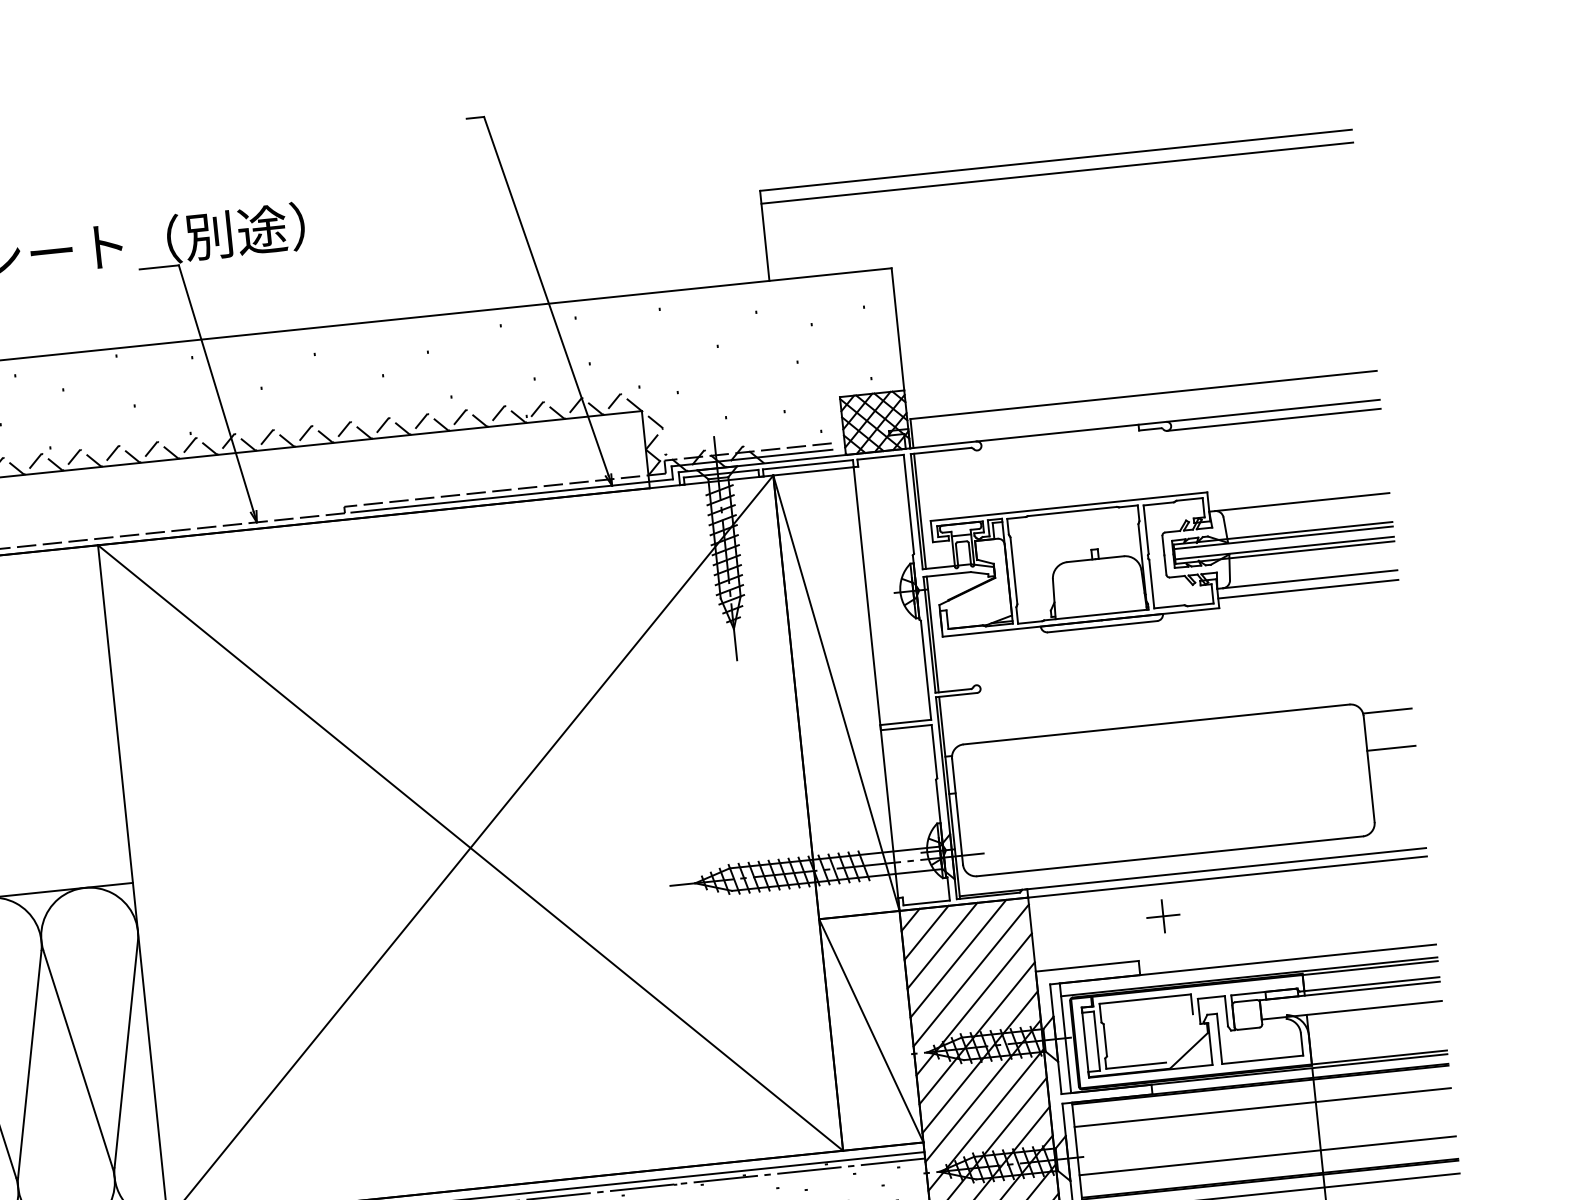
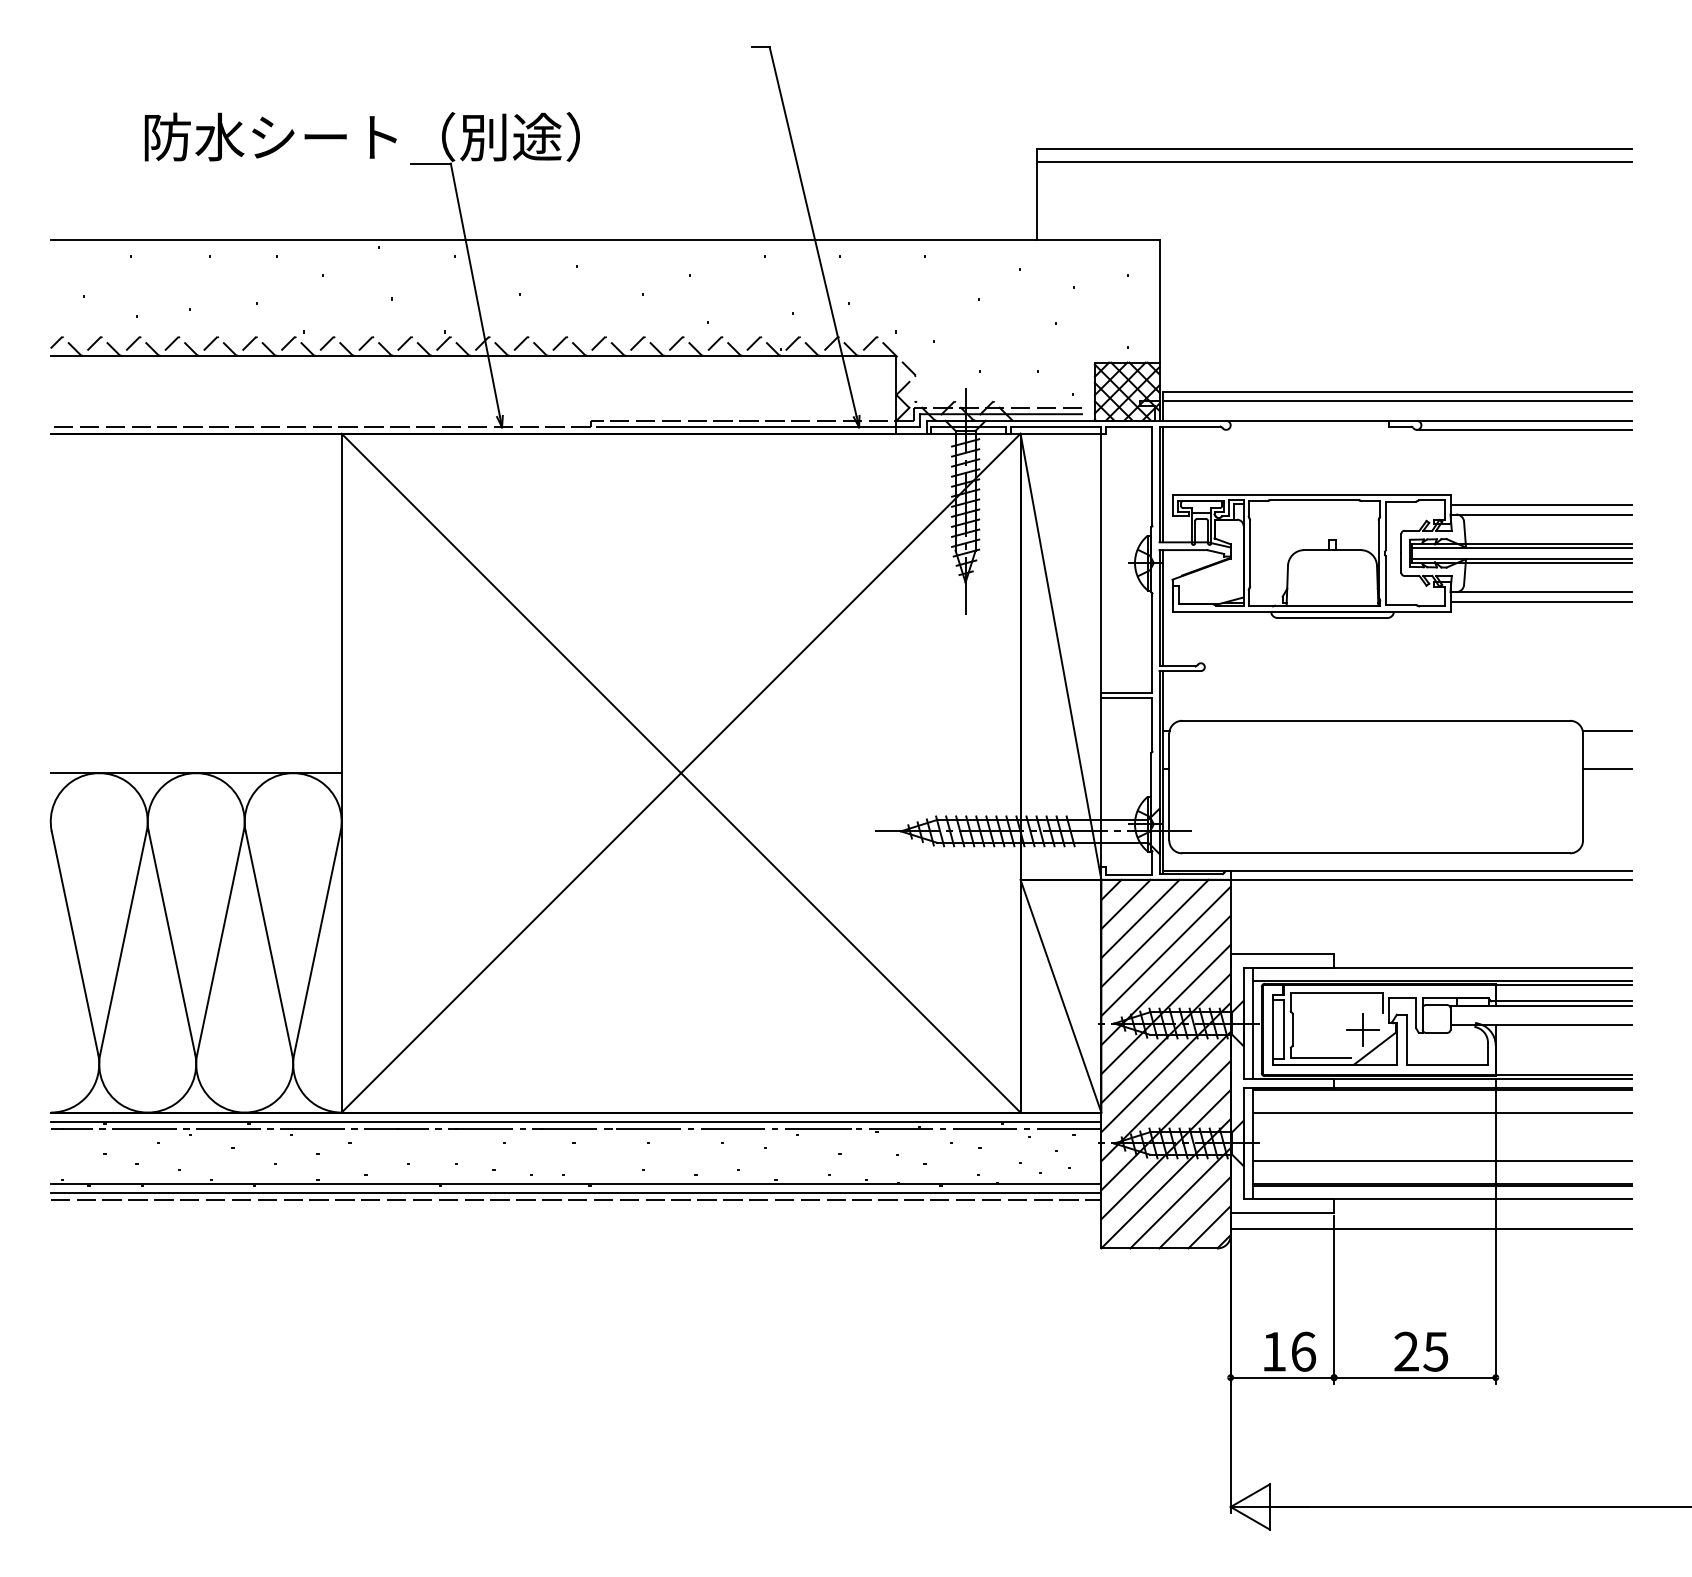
line: (1143, 404) -> (1396, 401), added
line: (1297, 492) -> (1540, 504), added
part: (1162, 915) -> (1362, 1029), moved

